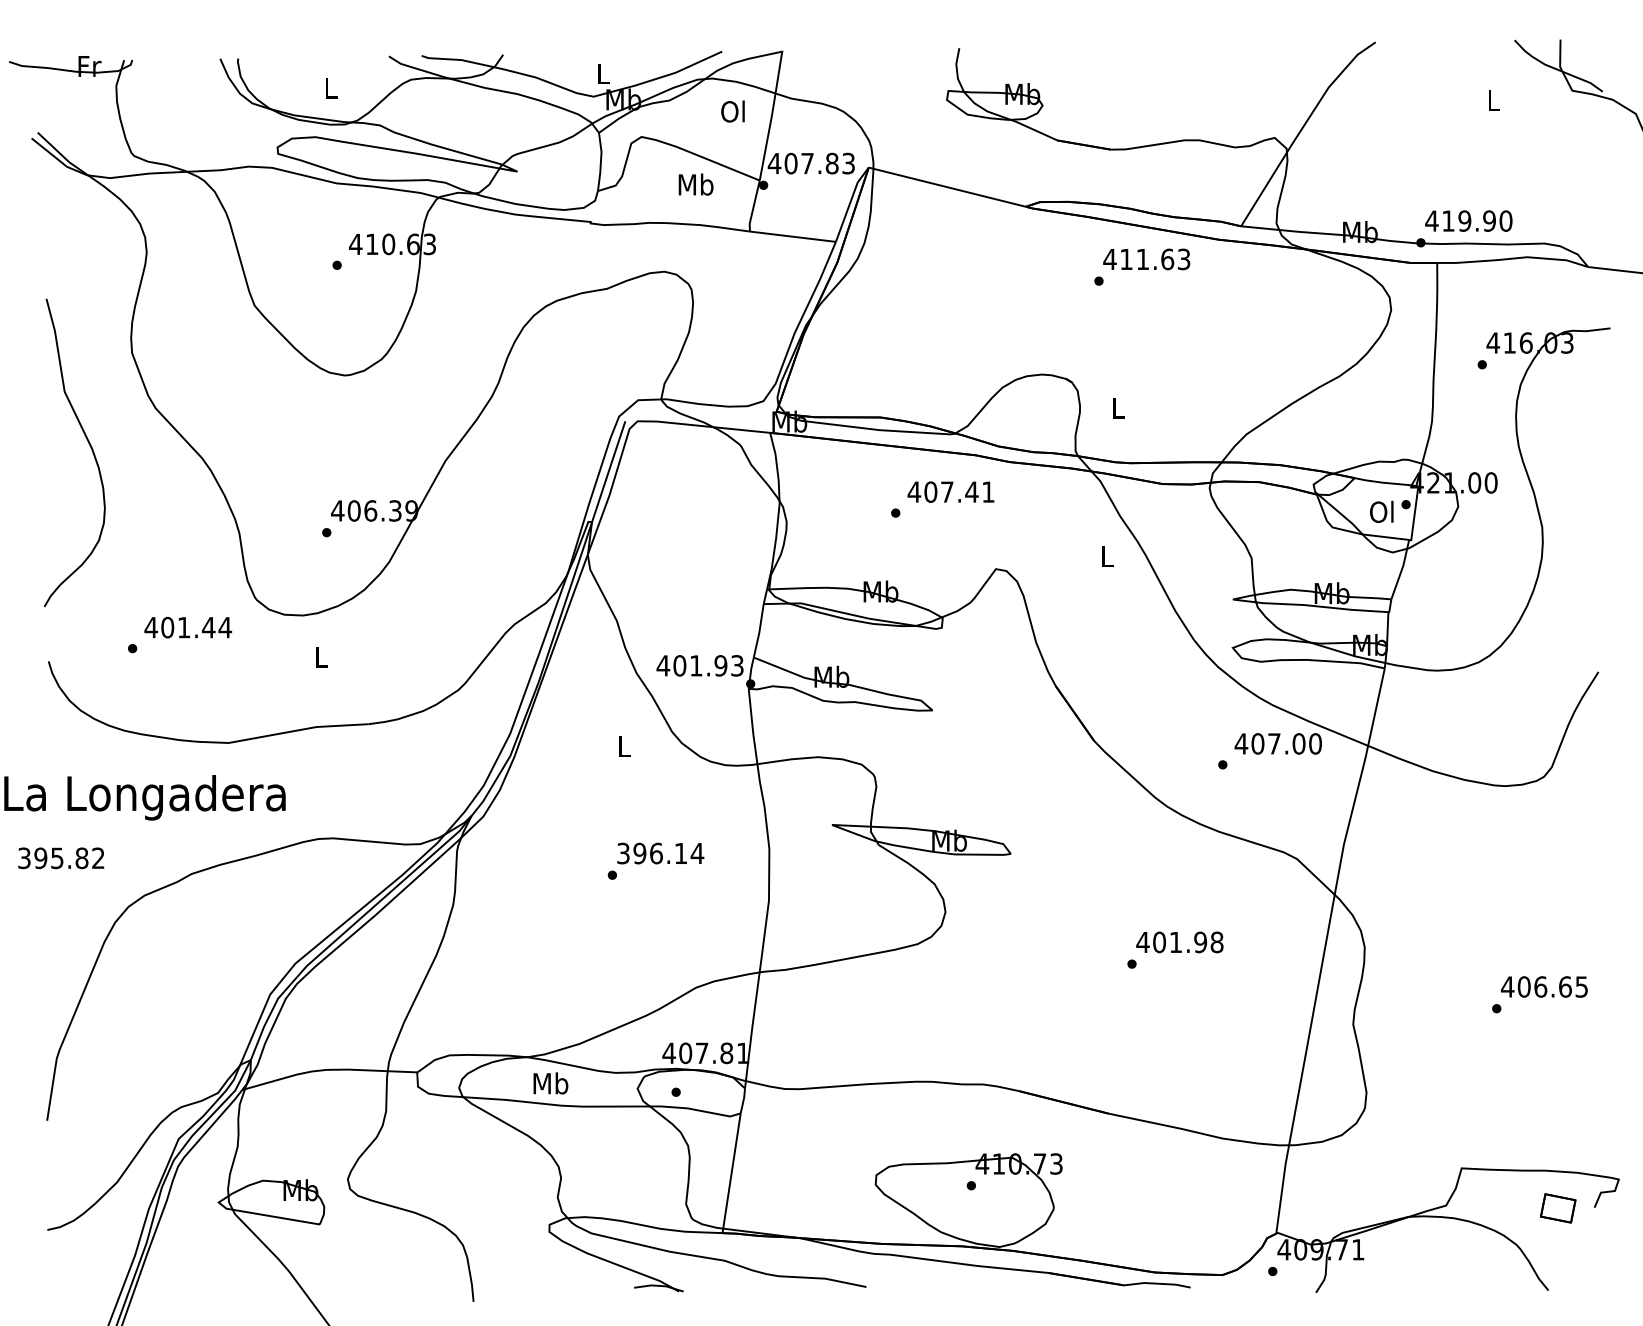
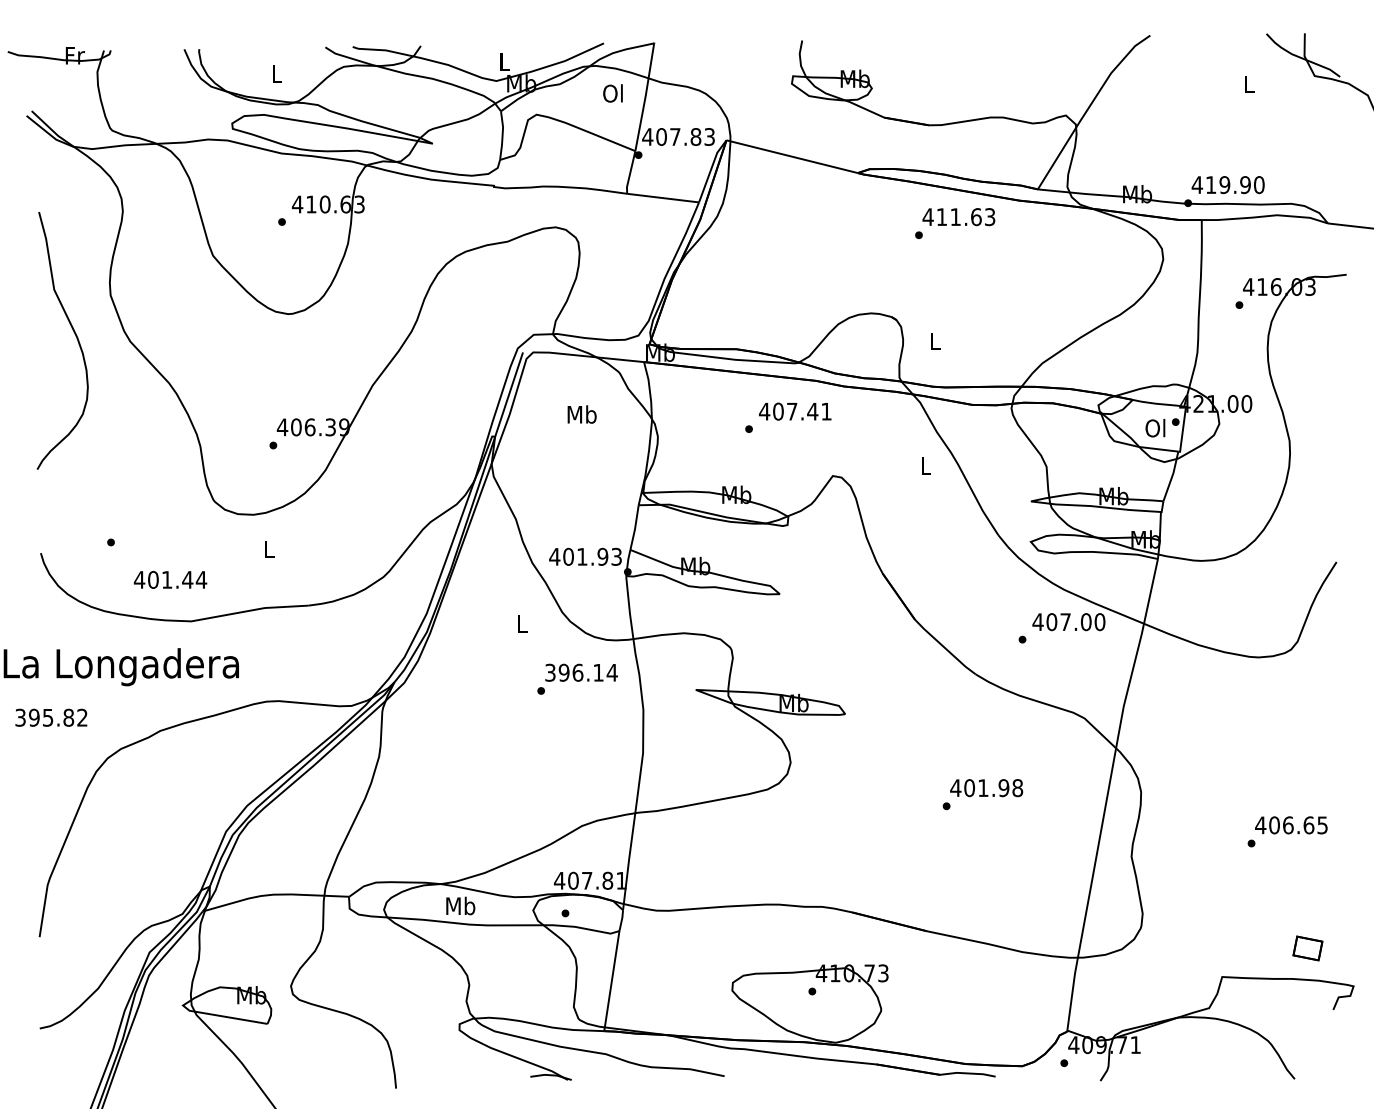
text: (695, 184) -> (581, 414), moved
curve: (88, 445) -> (74, 334), moved
text: (188, 627) -> (170, 579), moved
text: (655, 860) -> (577, 678), moved
part: (1557, 1208) -> (1307, 948), moved

